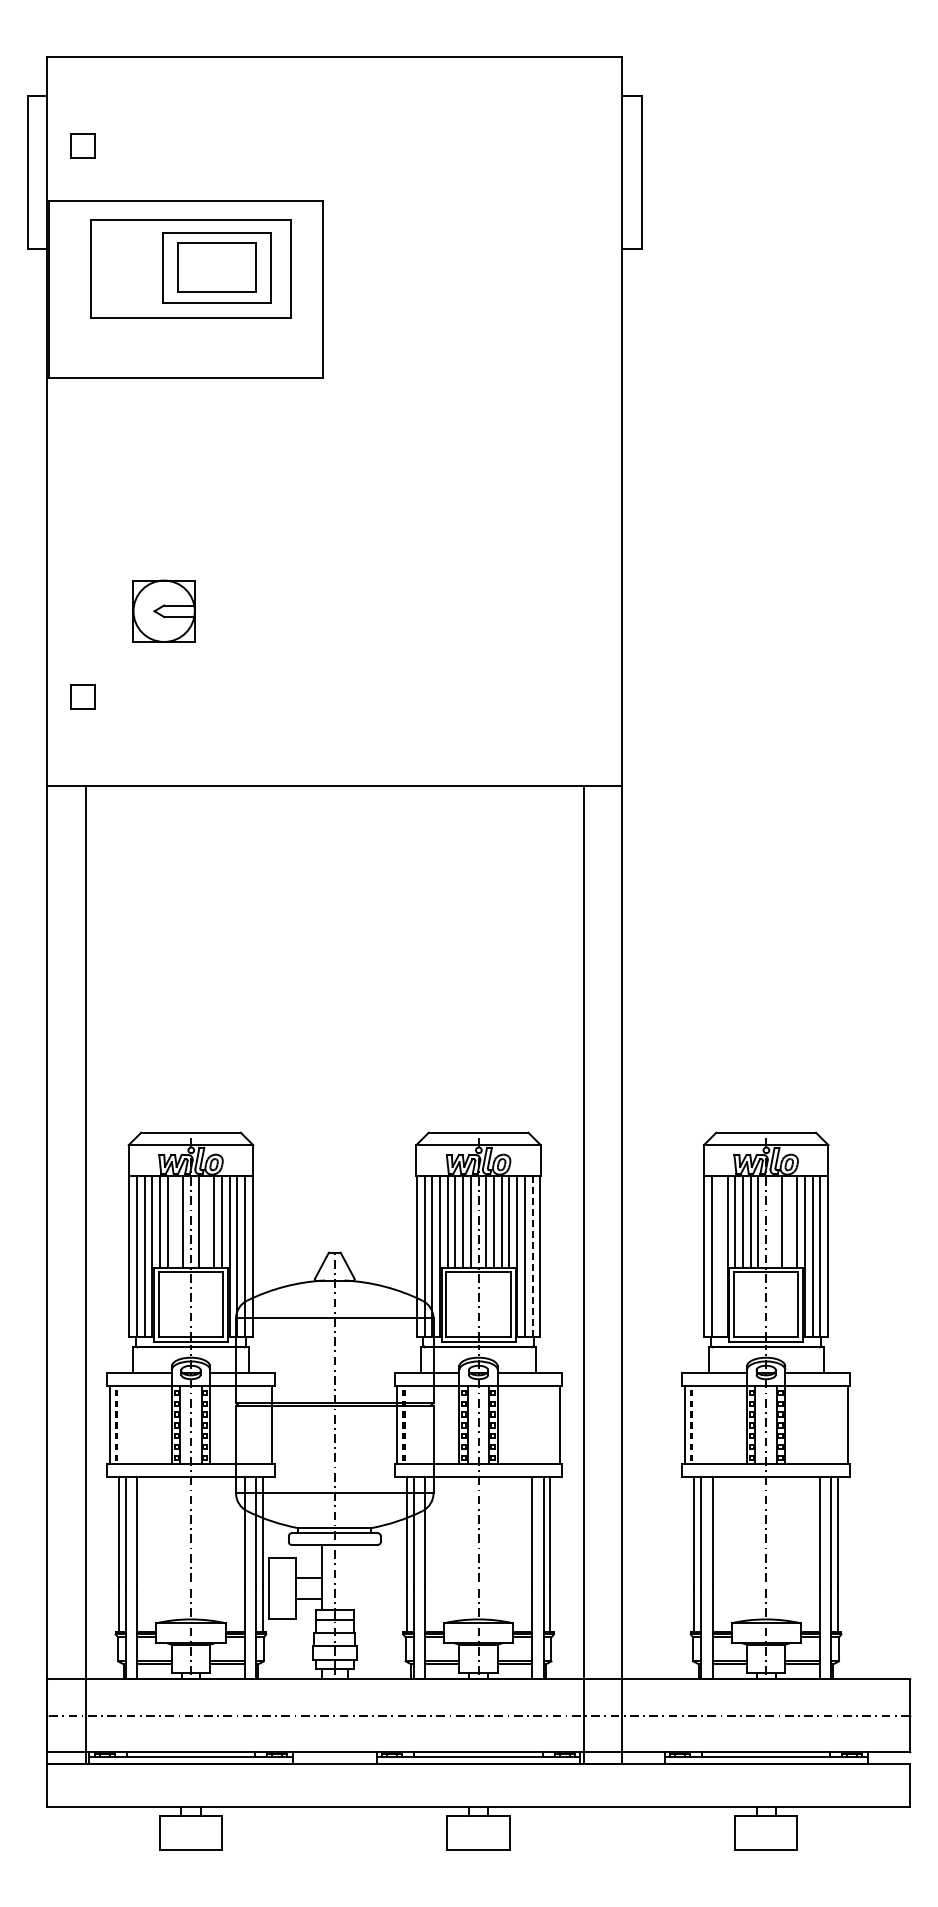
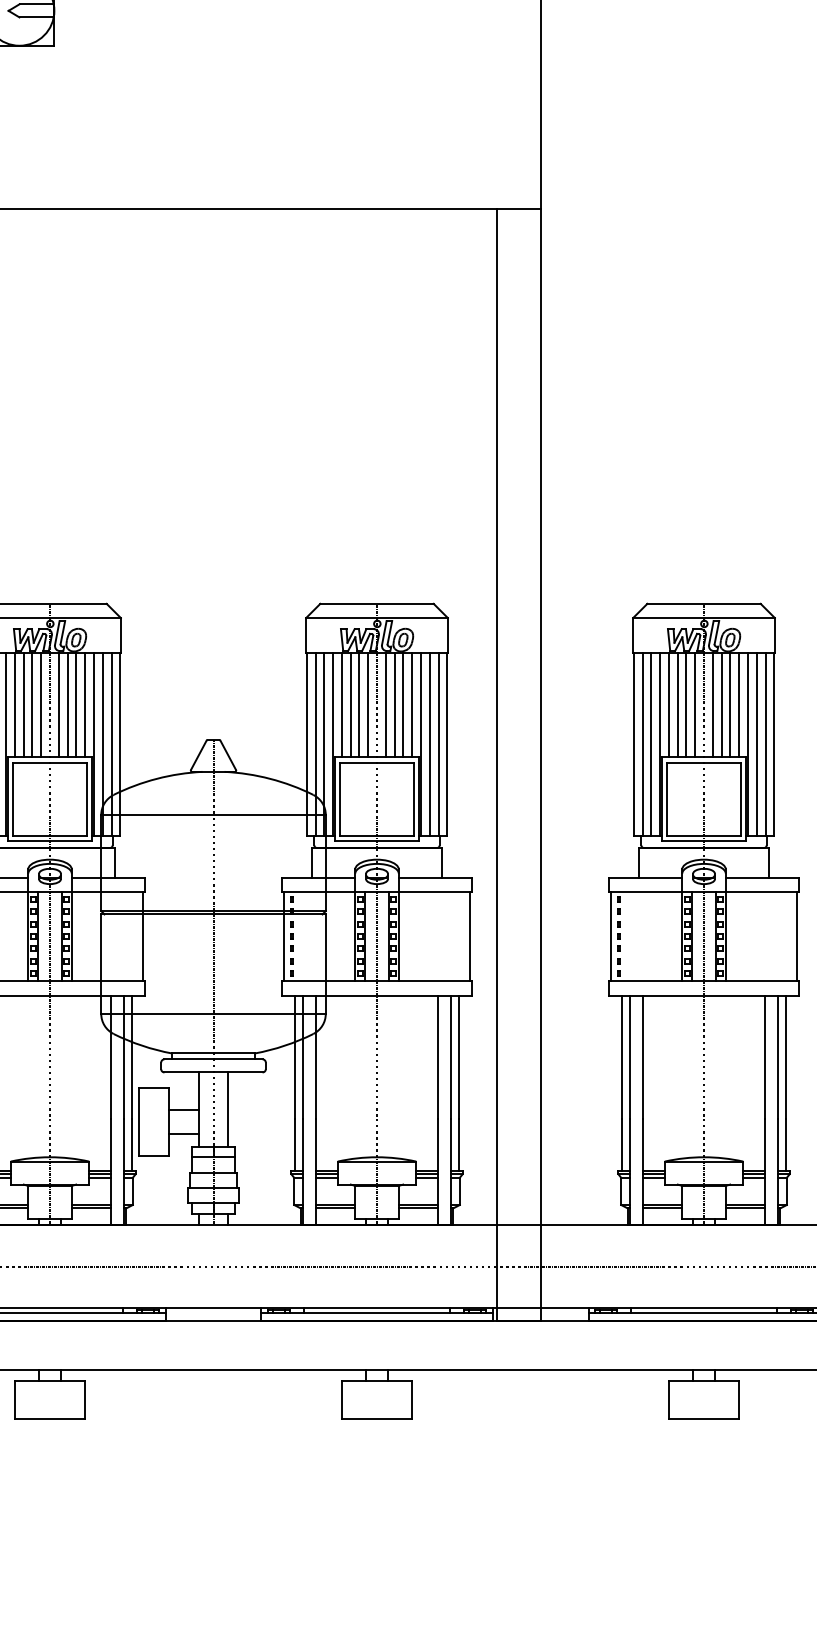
line: (175, 1221) -> (32, 704), added
line: (206, 1221) -> (67, 704), added
line: (773, 1221) -> (712, 704), added
line: (789, 1221) -> (730, 704), added
line: (719, 1255) -> (650, 743), added
line: (532, 1256) -> (438, 744), dashed -> solid
line: (347, 1577) -> (227, 1109), added

